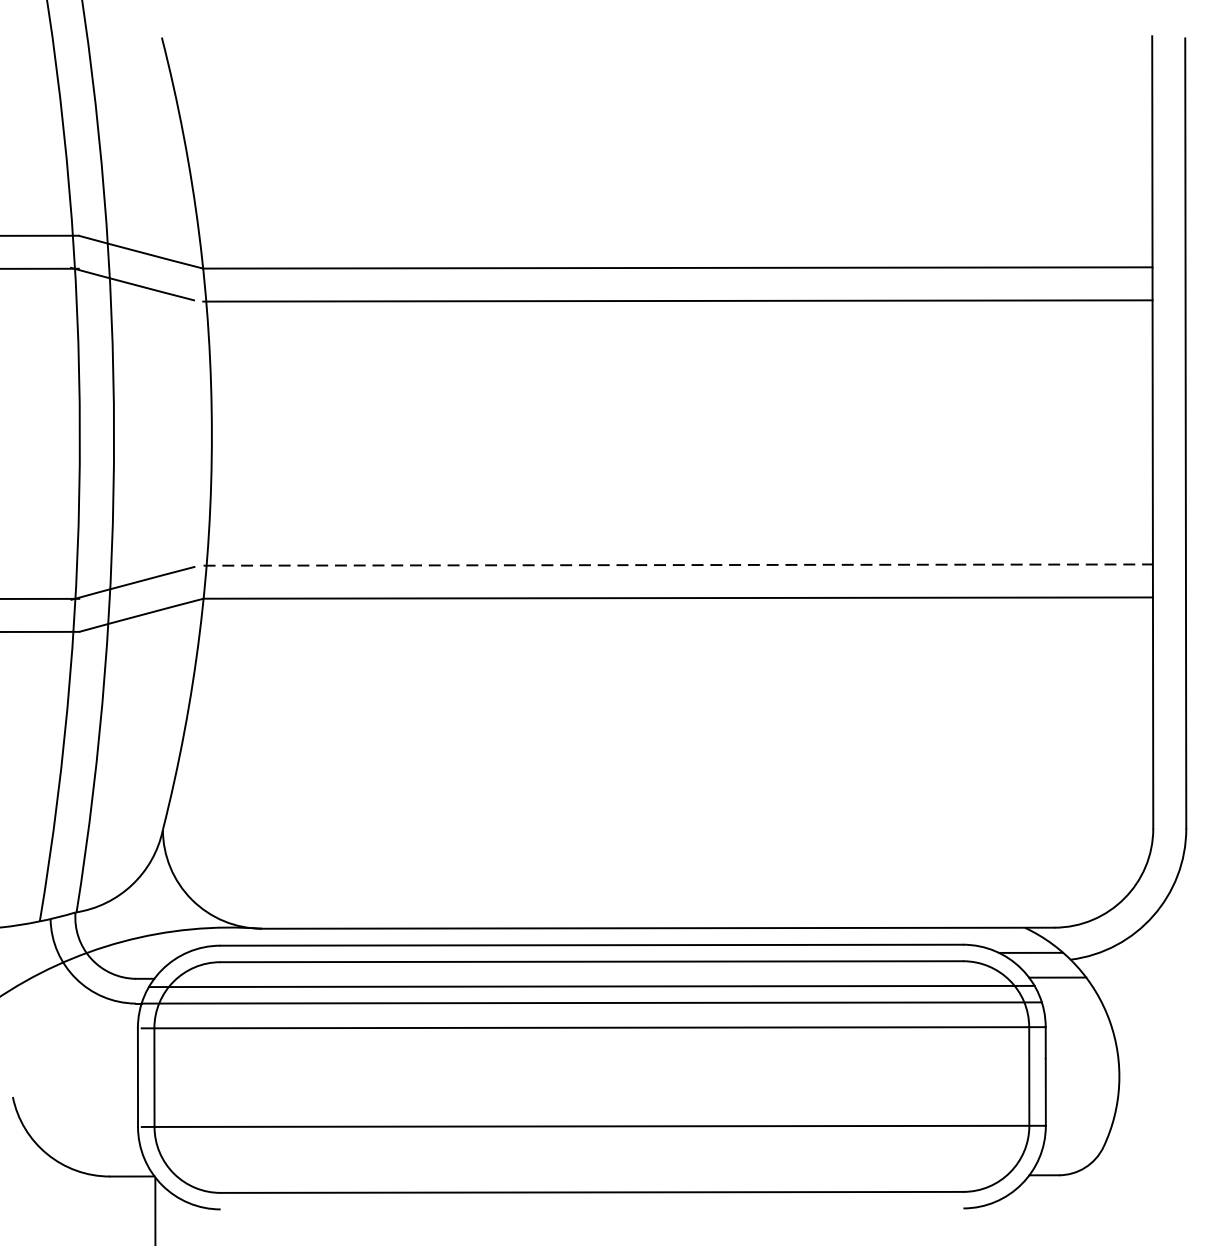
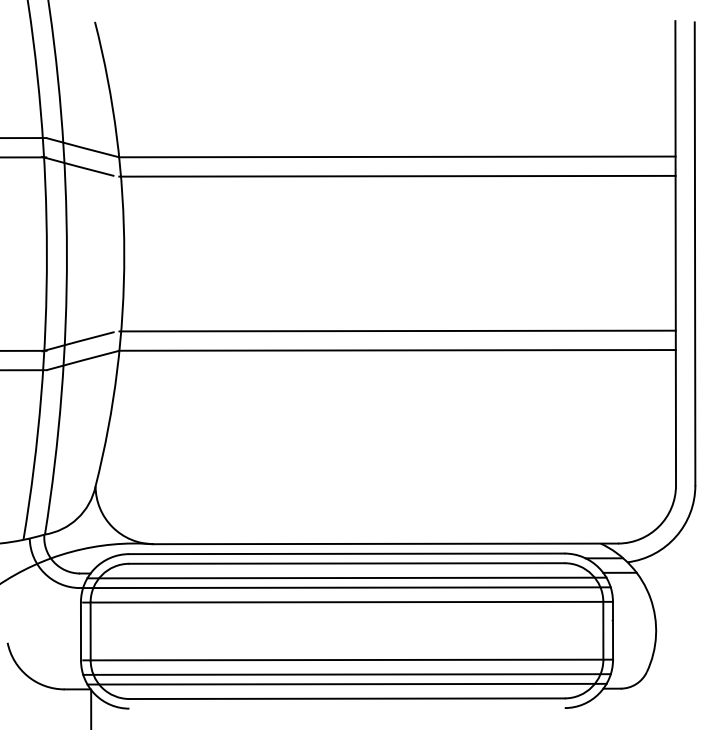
line: (679, 565) -> (398, 331), dashed -> solid
line: (591, 1151) -> (346, 674), added
line: (591, 1166) -> (346, 683), added

